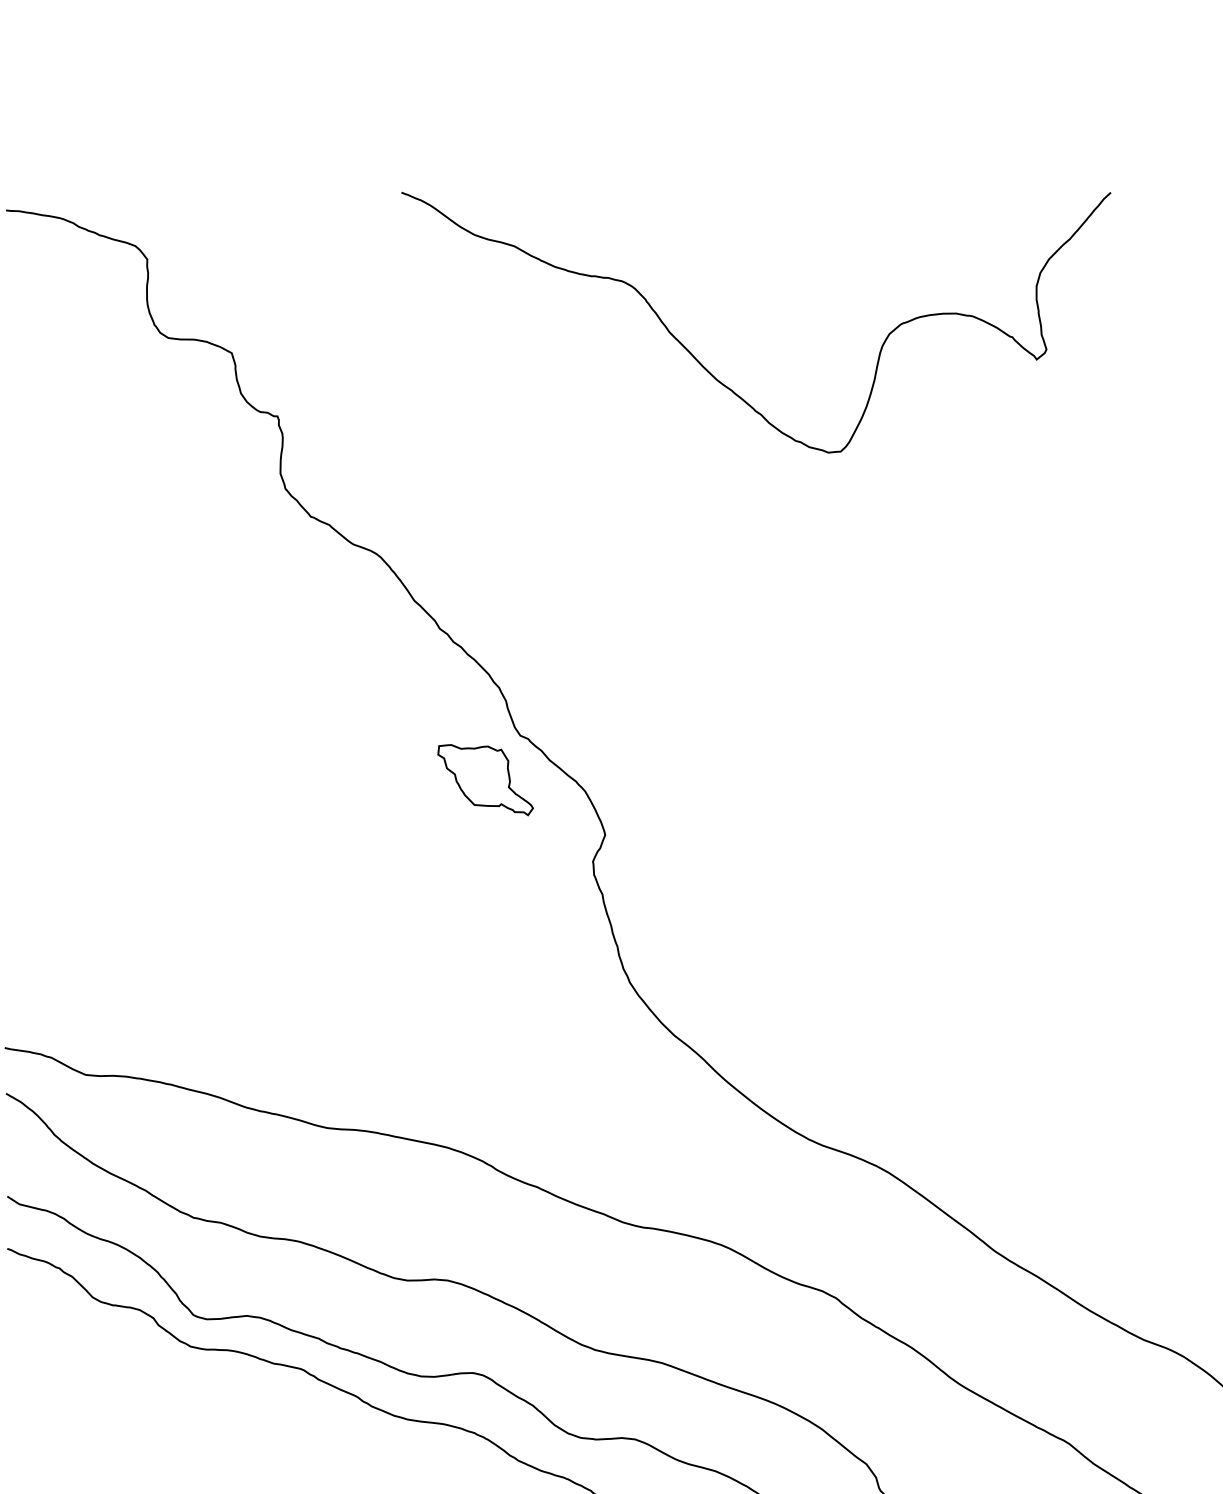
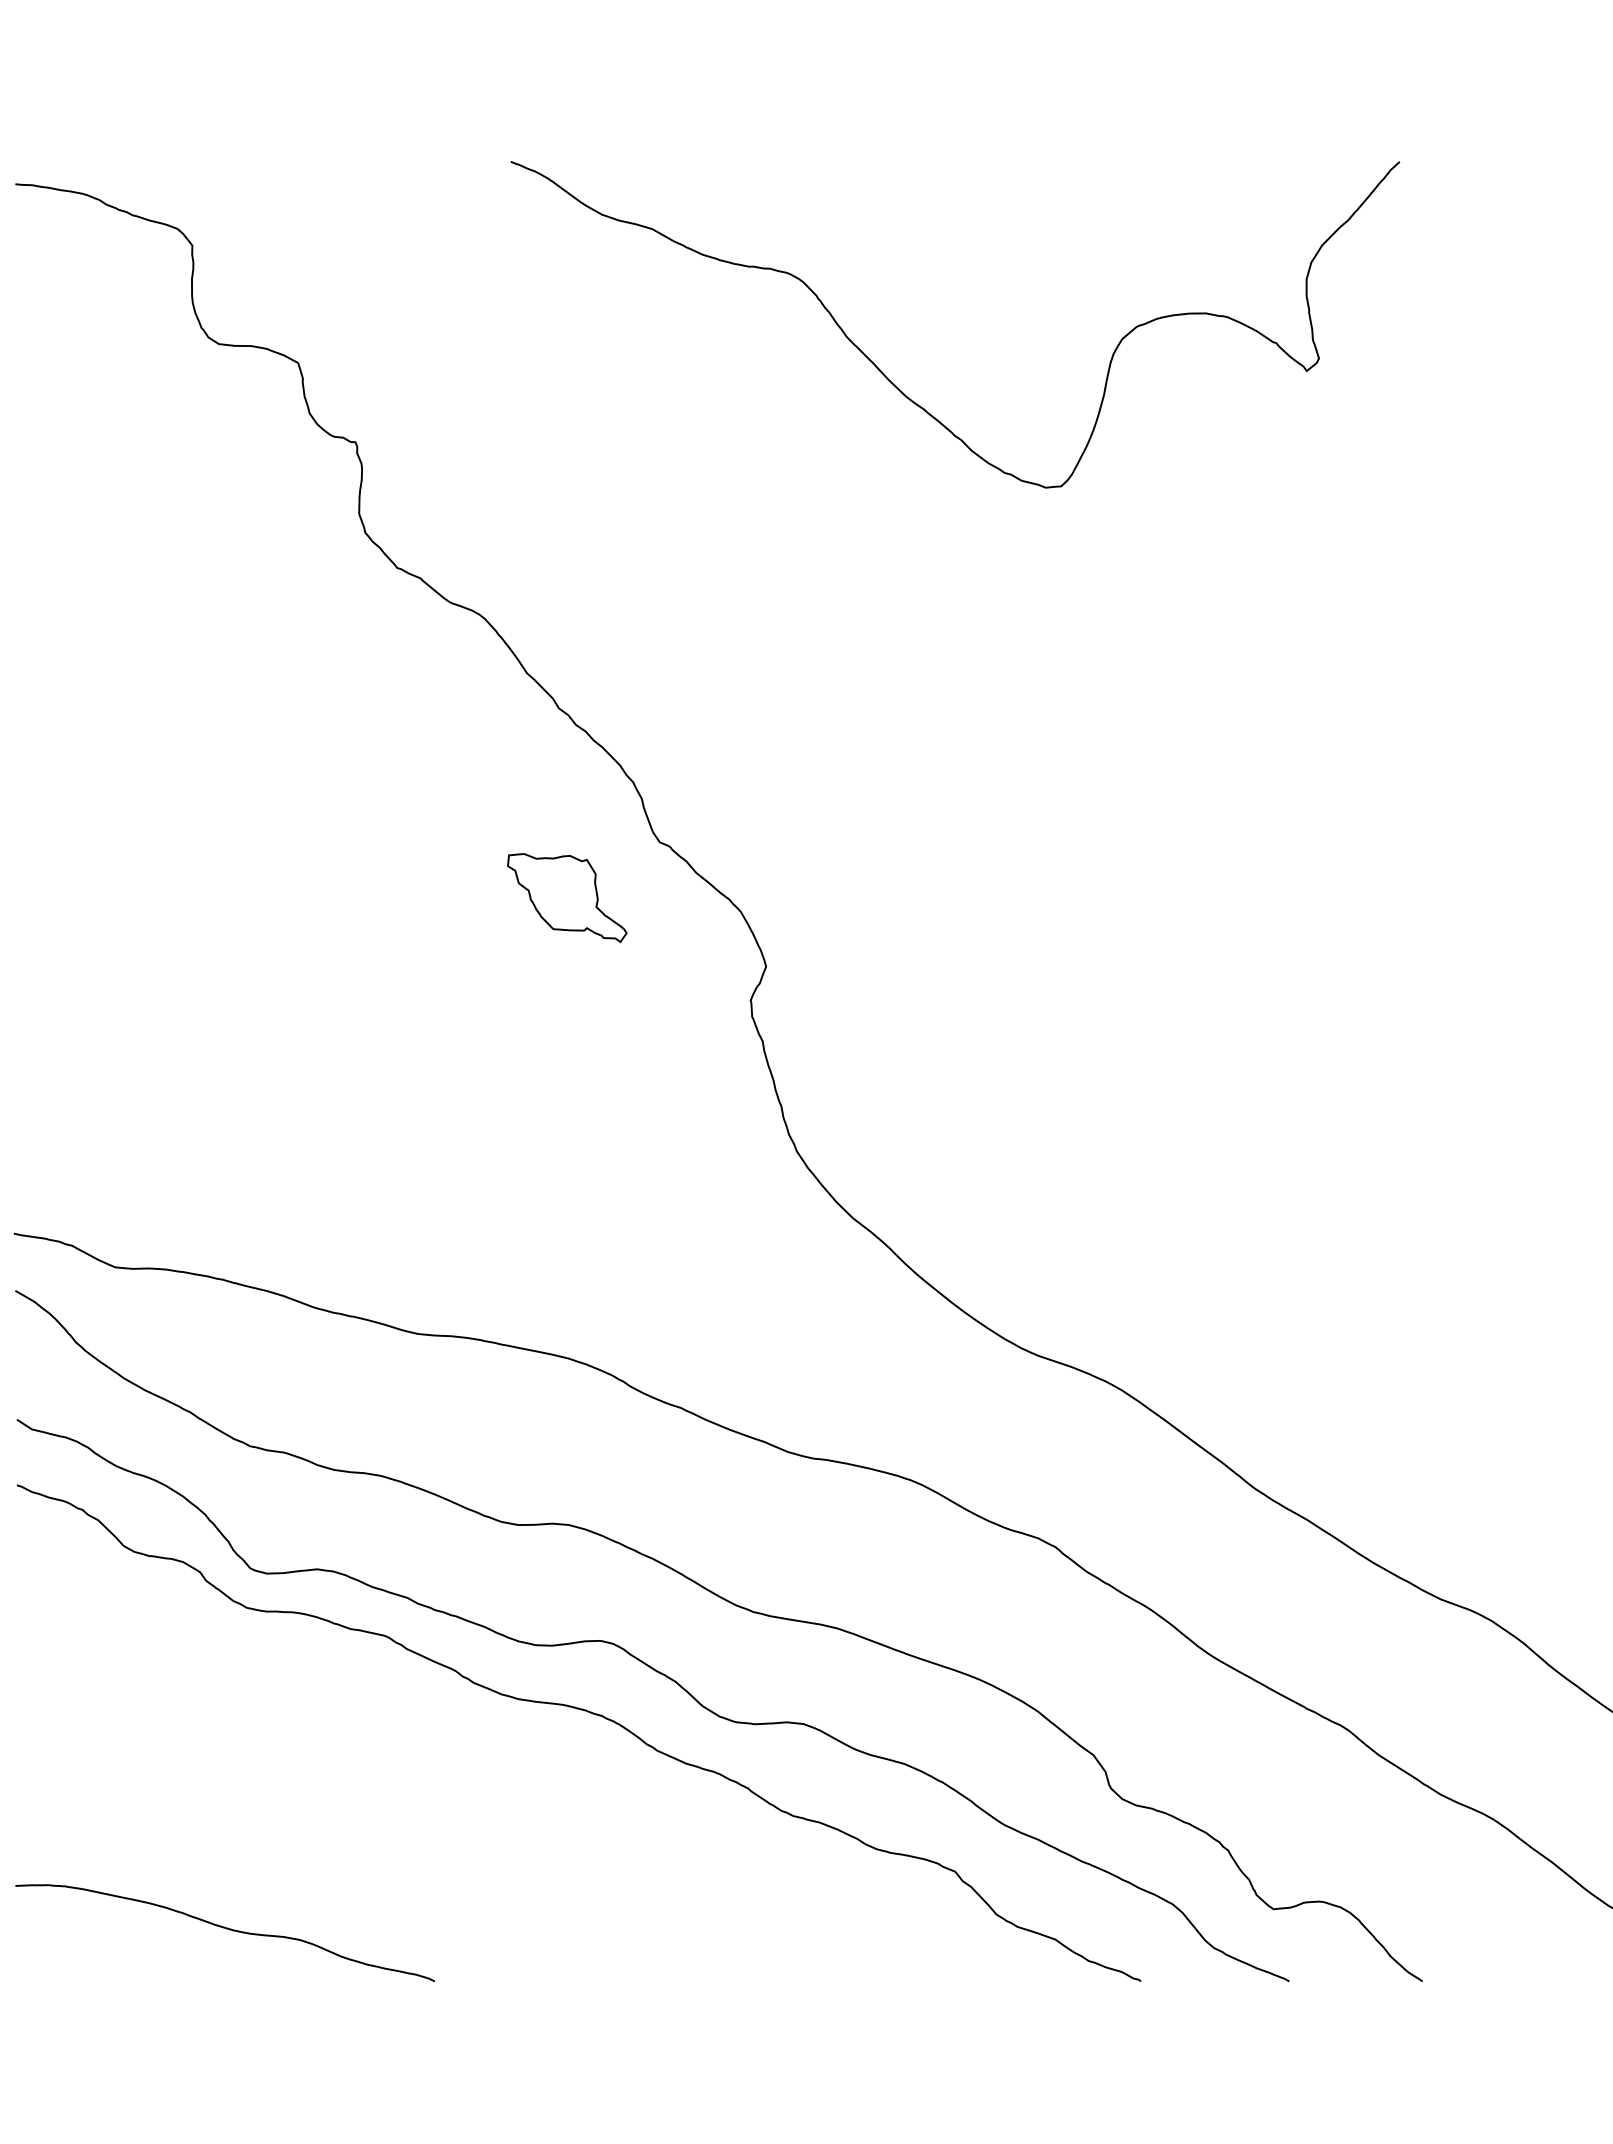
part: (485, 780) -> (567, 898), moved

